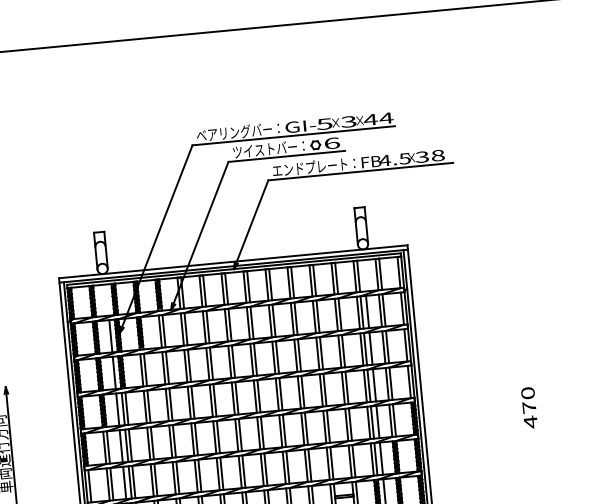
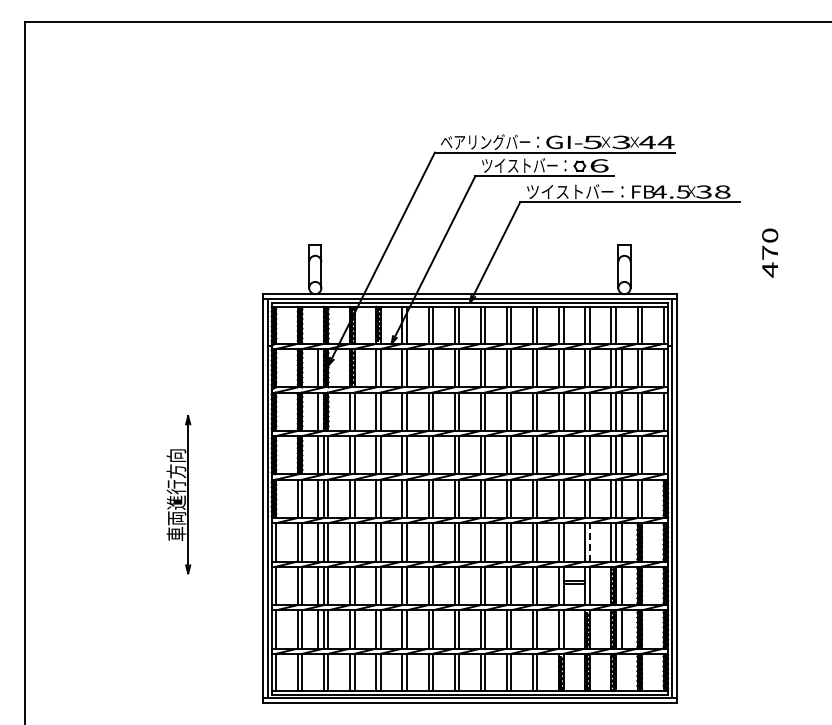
text: (314, 166) -> (575, 191), エンドプレート： -> ツイストバー：
text: (529, 407) -> (770, 252), moved
line: (353, 460) -> (589, 541), solid -> dashed

